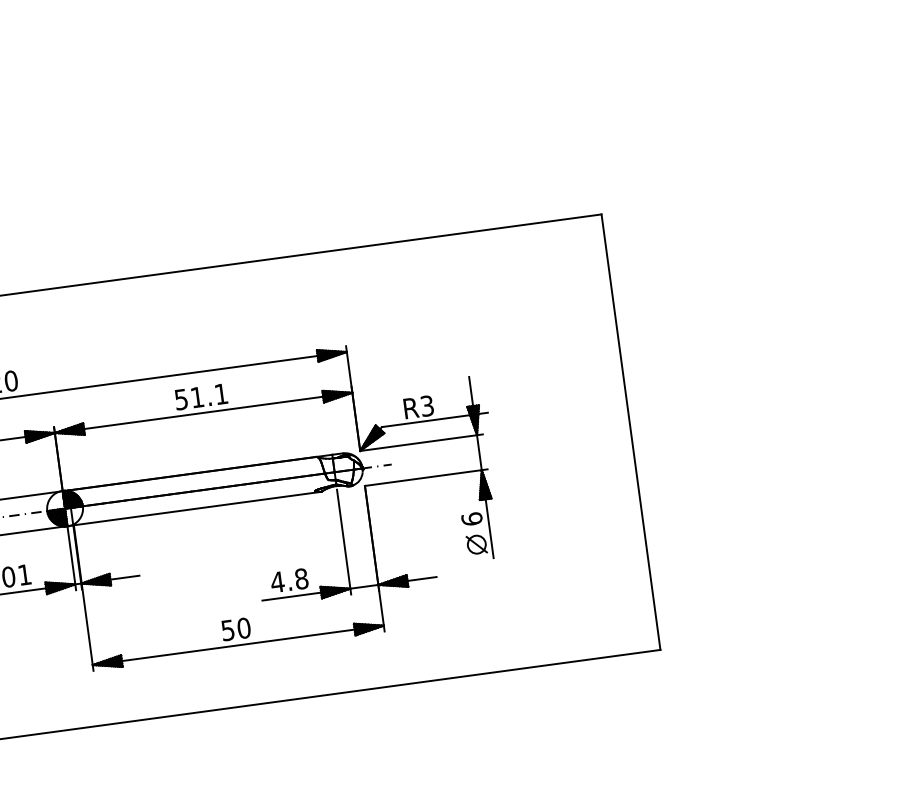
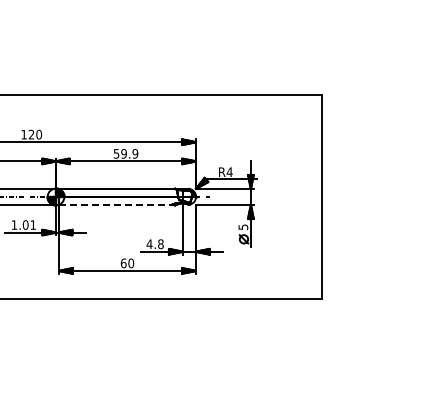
text: (208, 395) -> (129, 153), 51.1 -> 59.9
text: (426, 406) -> (229, 172), R3 -> R4
line: (198, 509) -> (117, 205), solid -> dashed
text: (472, 519) -> (243, 227), 6 -> 5
text: (227, 630) -> (123, 263), 50 -> 60

